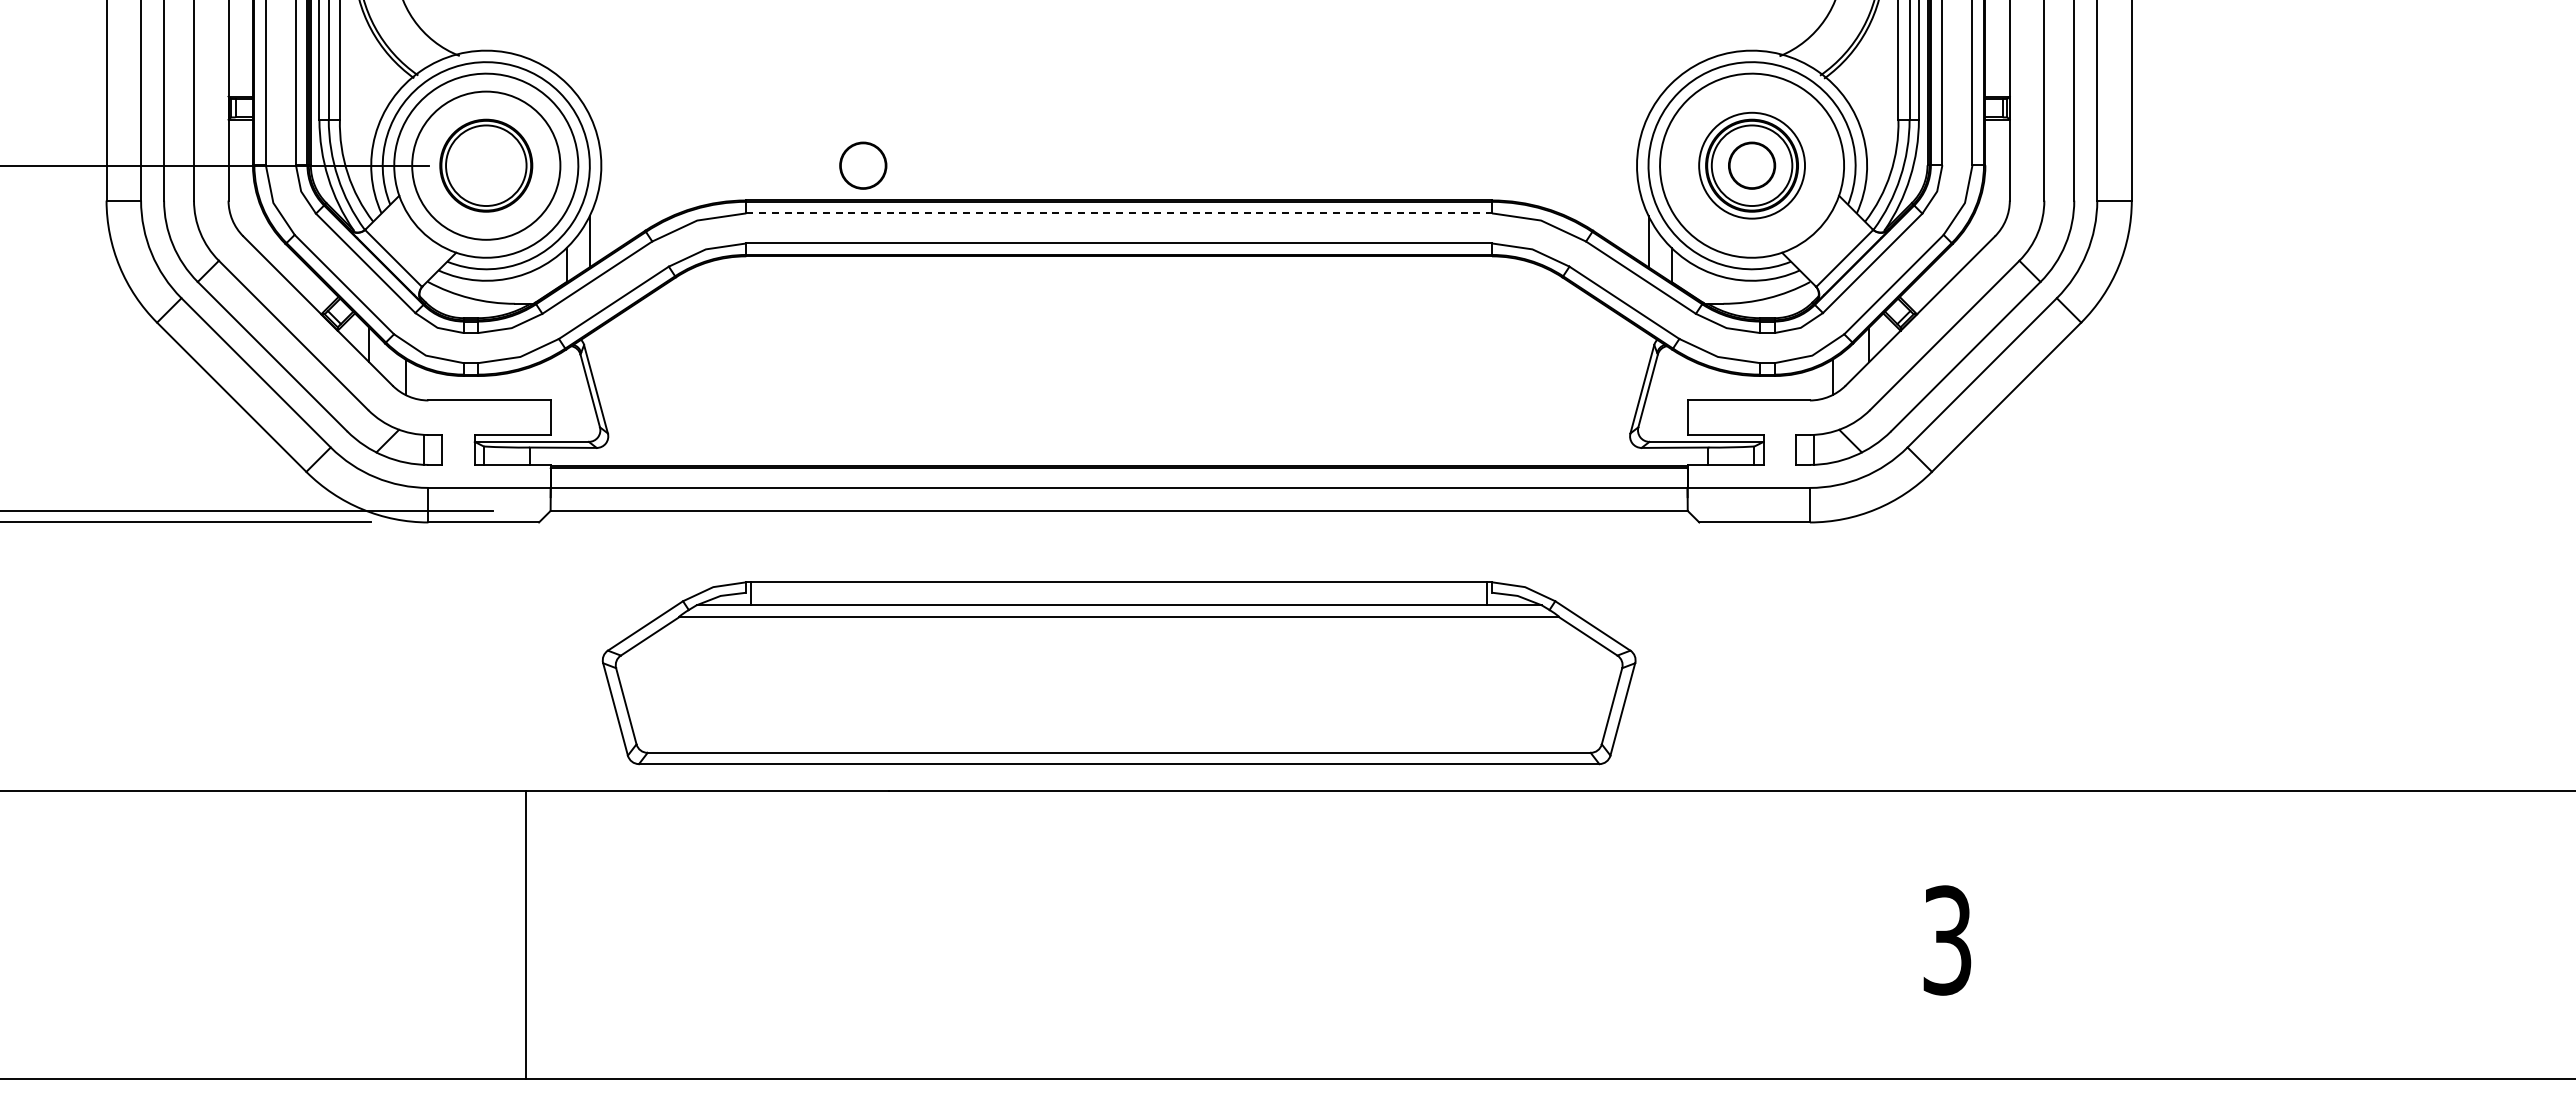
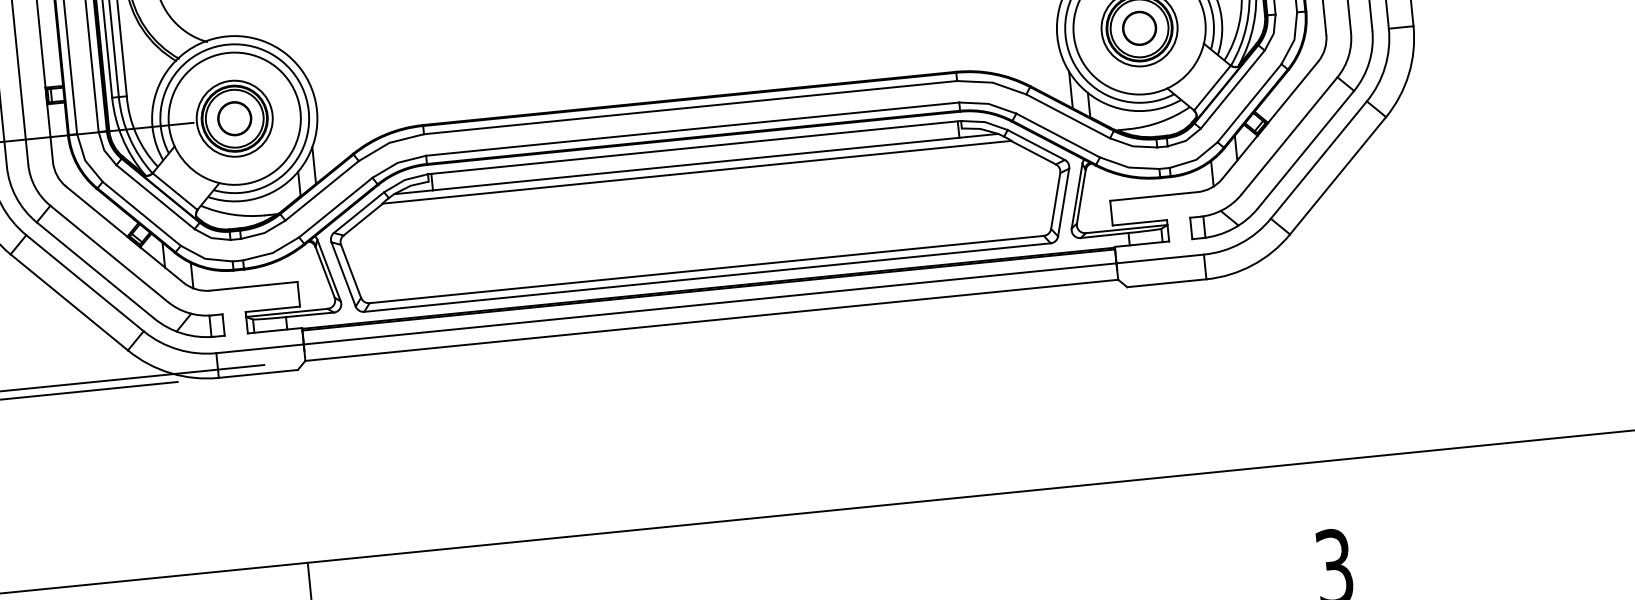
circle: (486, 165) -> (234, 118), size x0.71
circle: (863, 165) -> (234, 118), moved
line: (1119, 213) -> (690, 107), dashed -> solid
part: (1118, 673) -> (700, 212), moved

